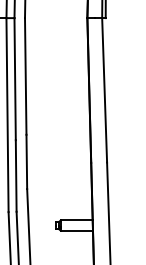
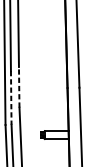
line: (26, 161) -> (18, 87), solid -> dashed
line: (16, 175) -> (11, 97), solid -> dashed

